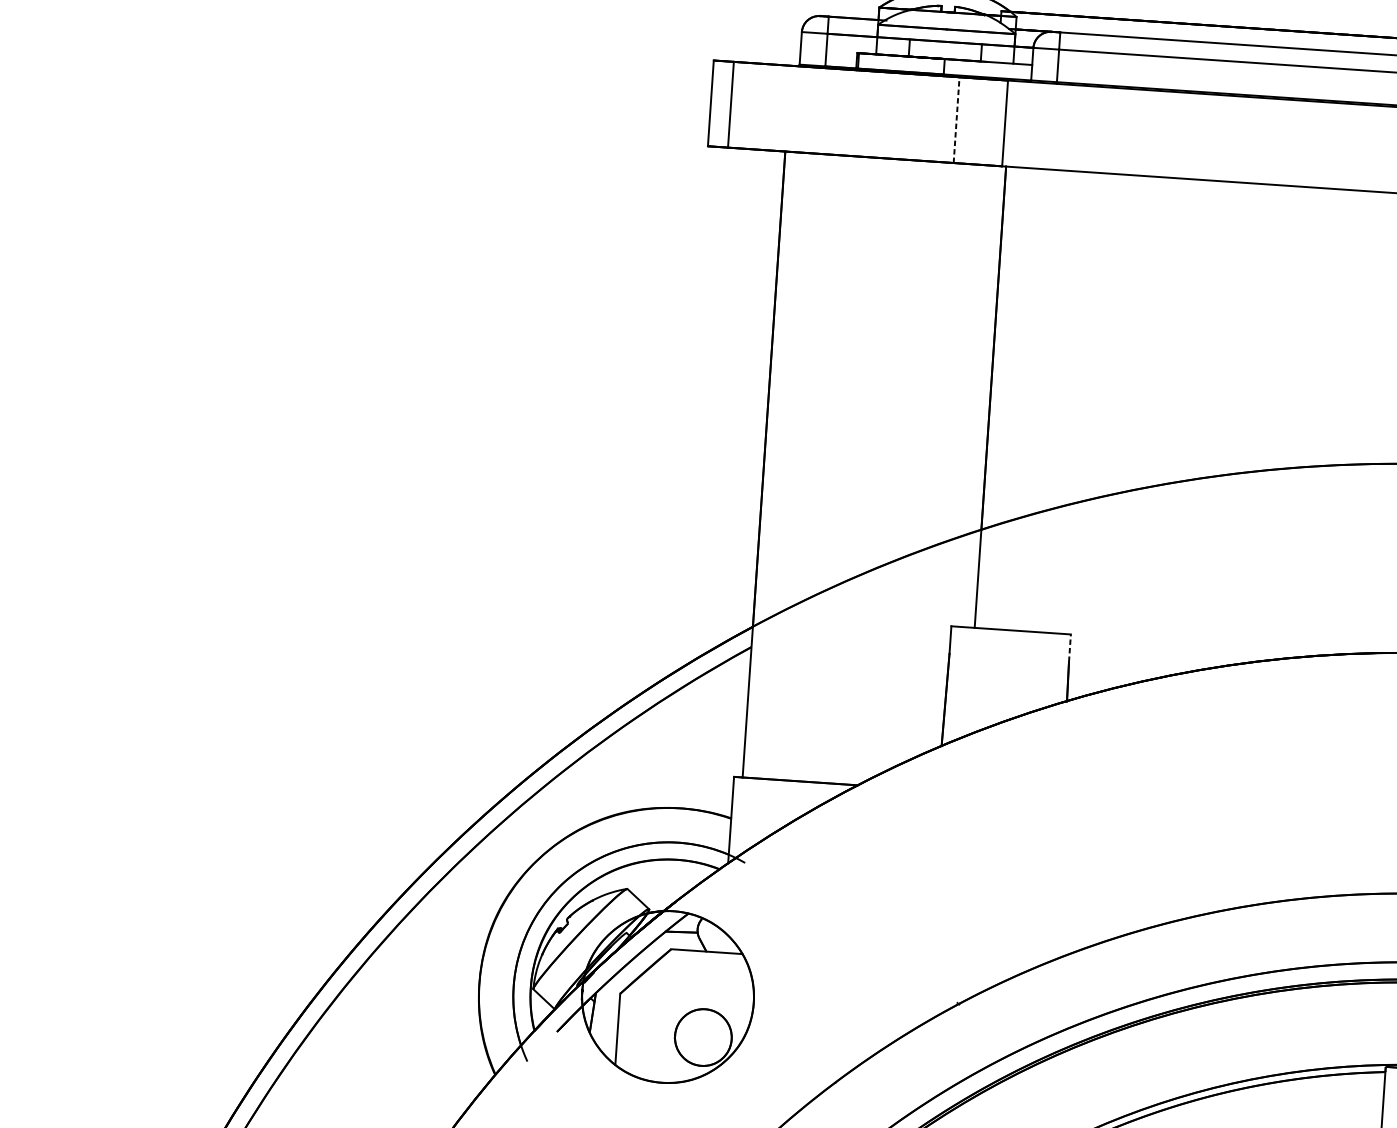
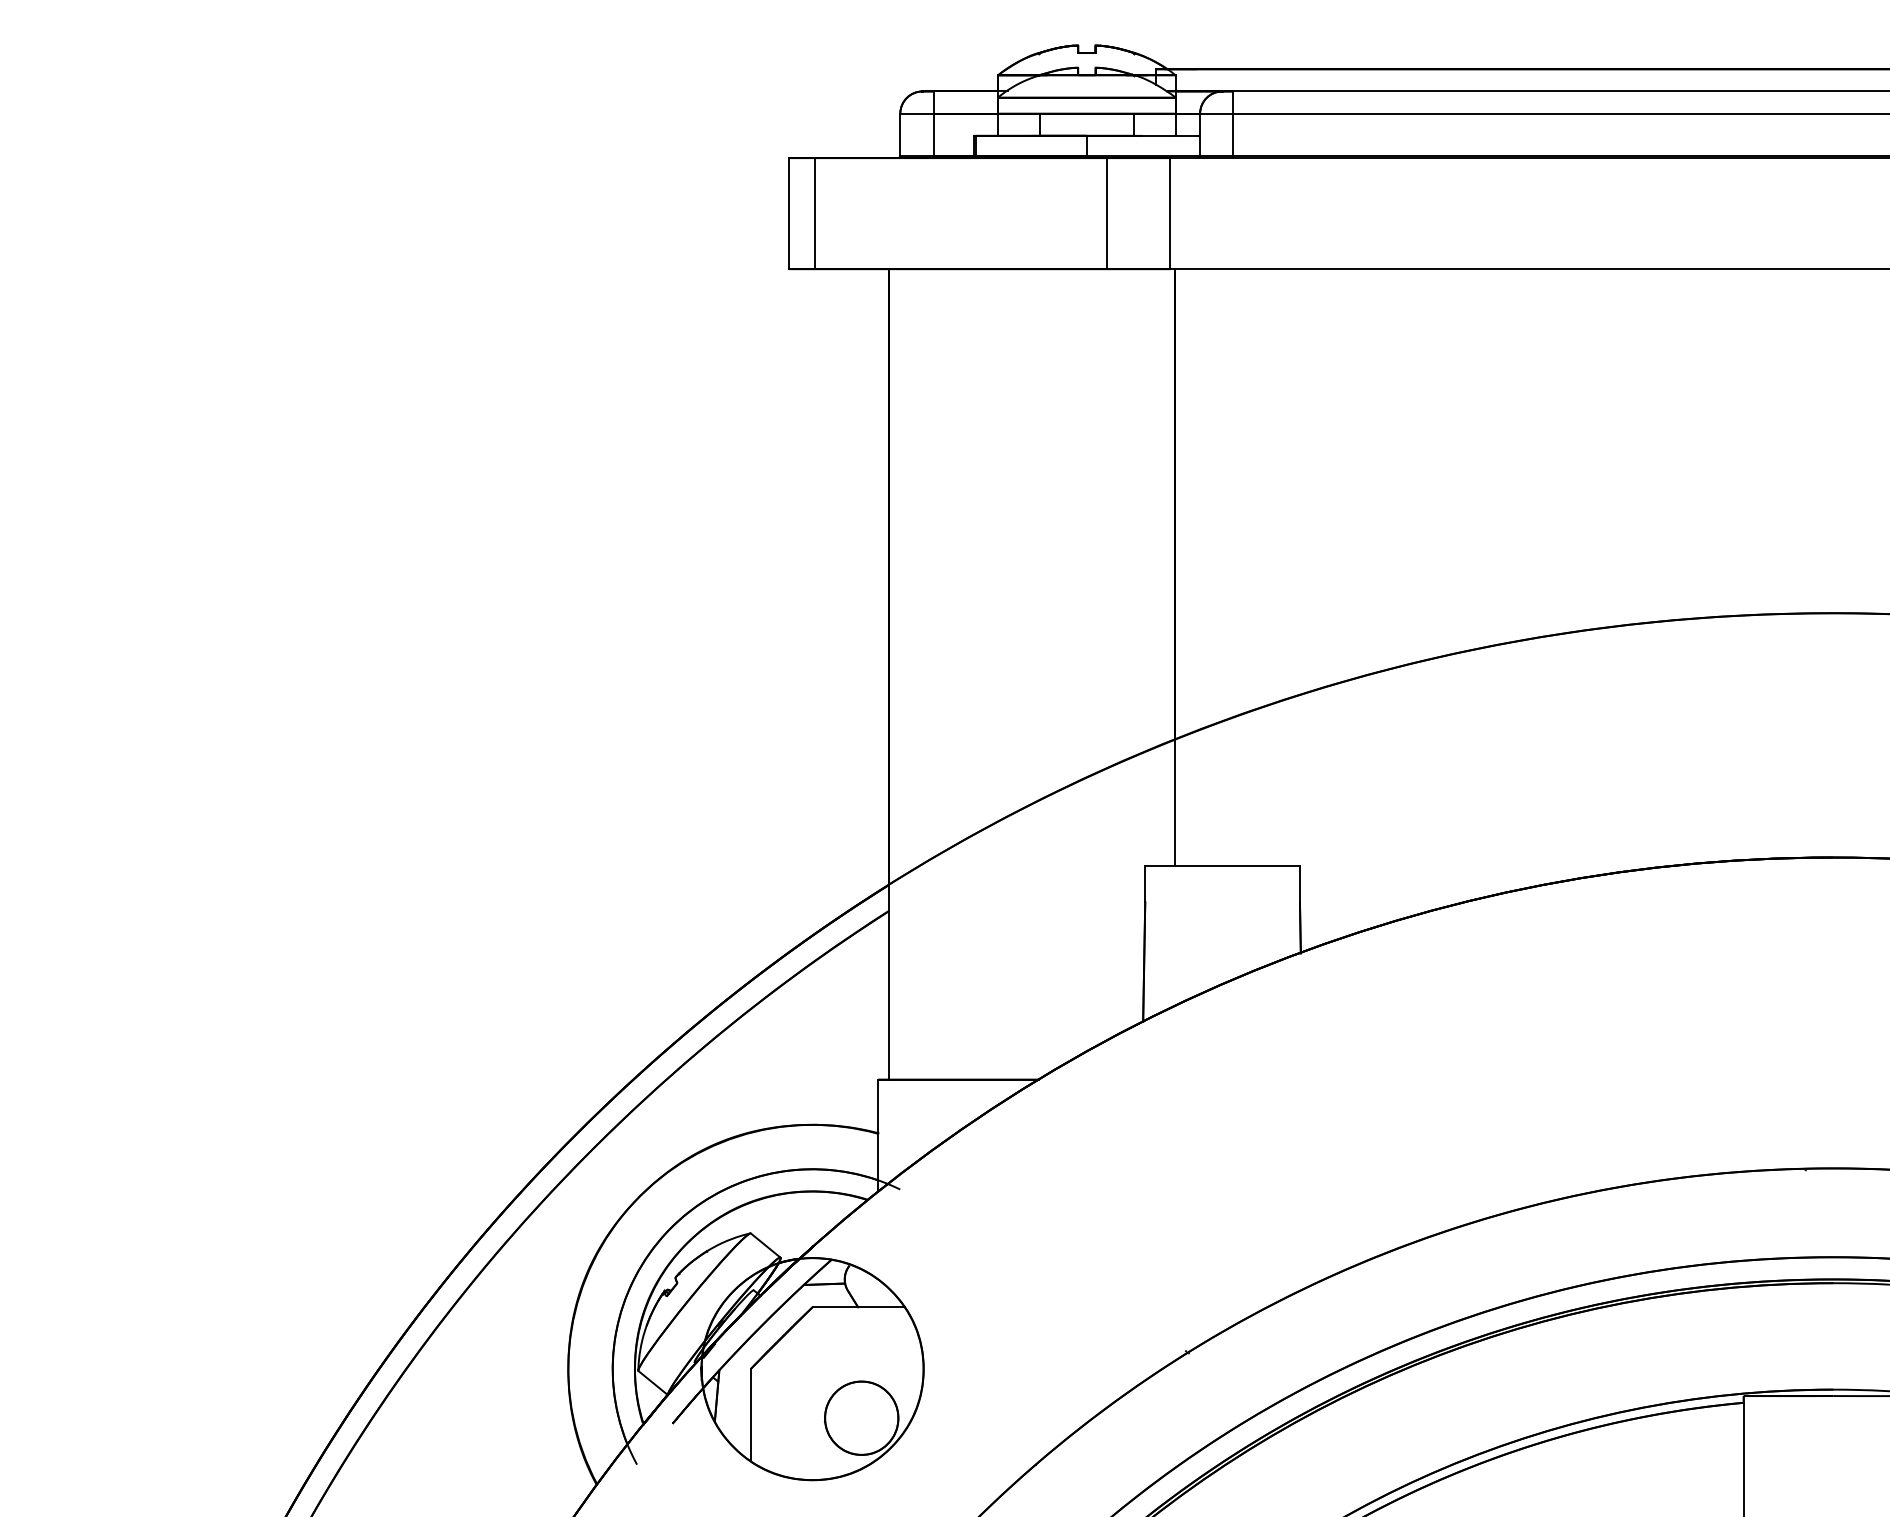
line: (956, 120) -> (1107, 213), dashed -> solid
line: (1069, 648) -> (1299, 884), dashed -> solid

